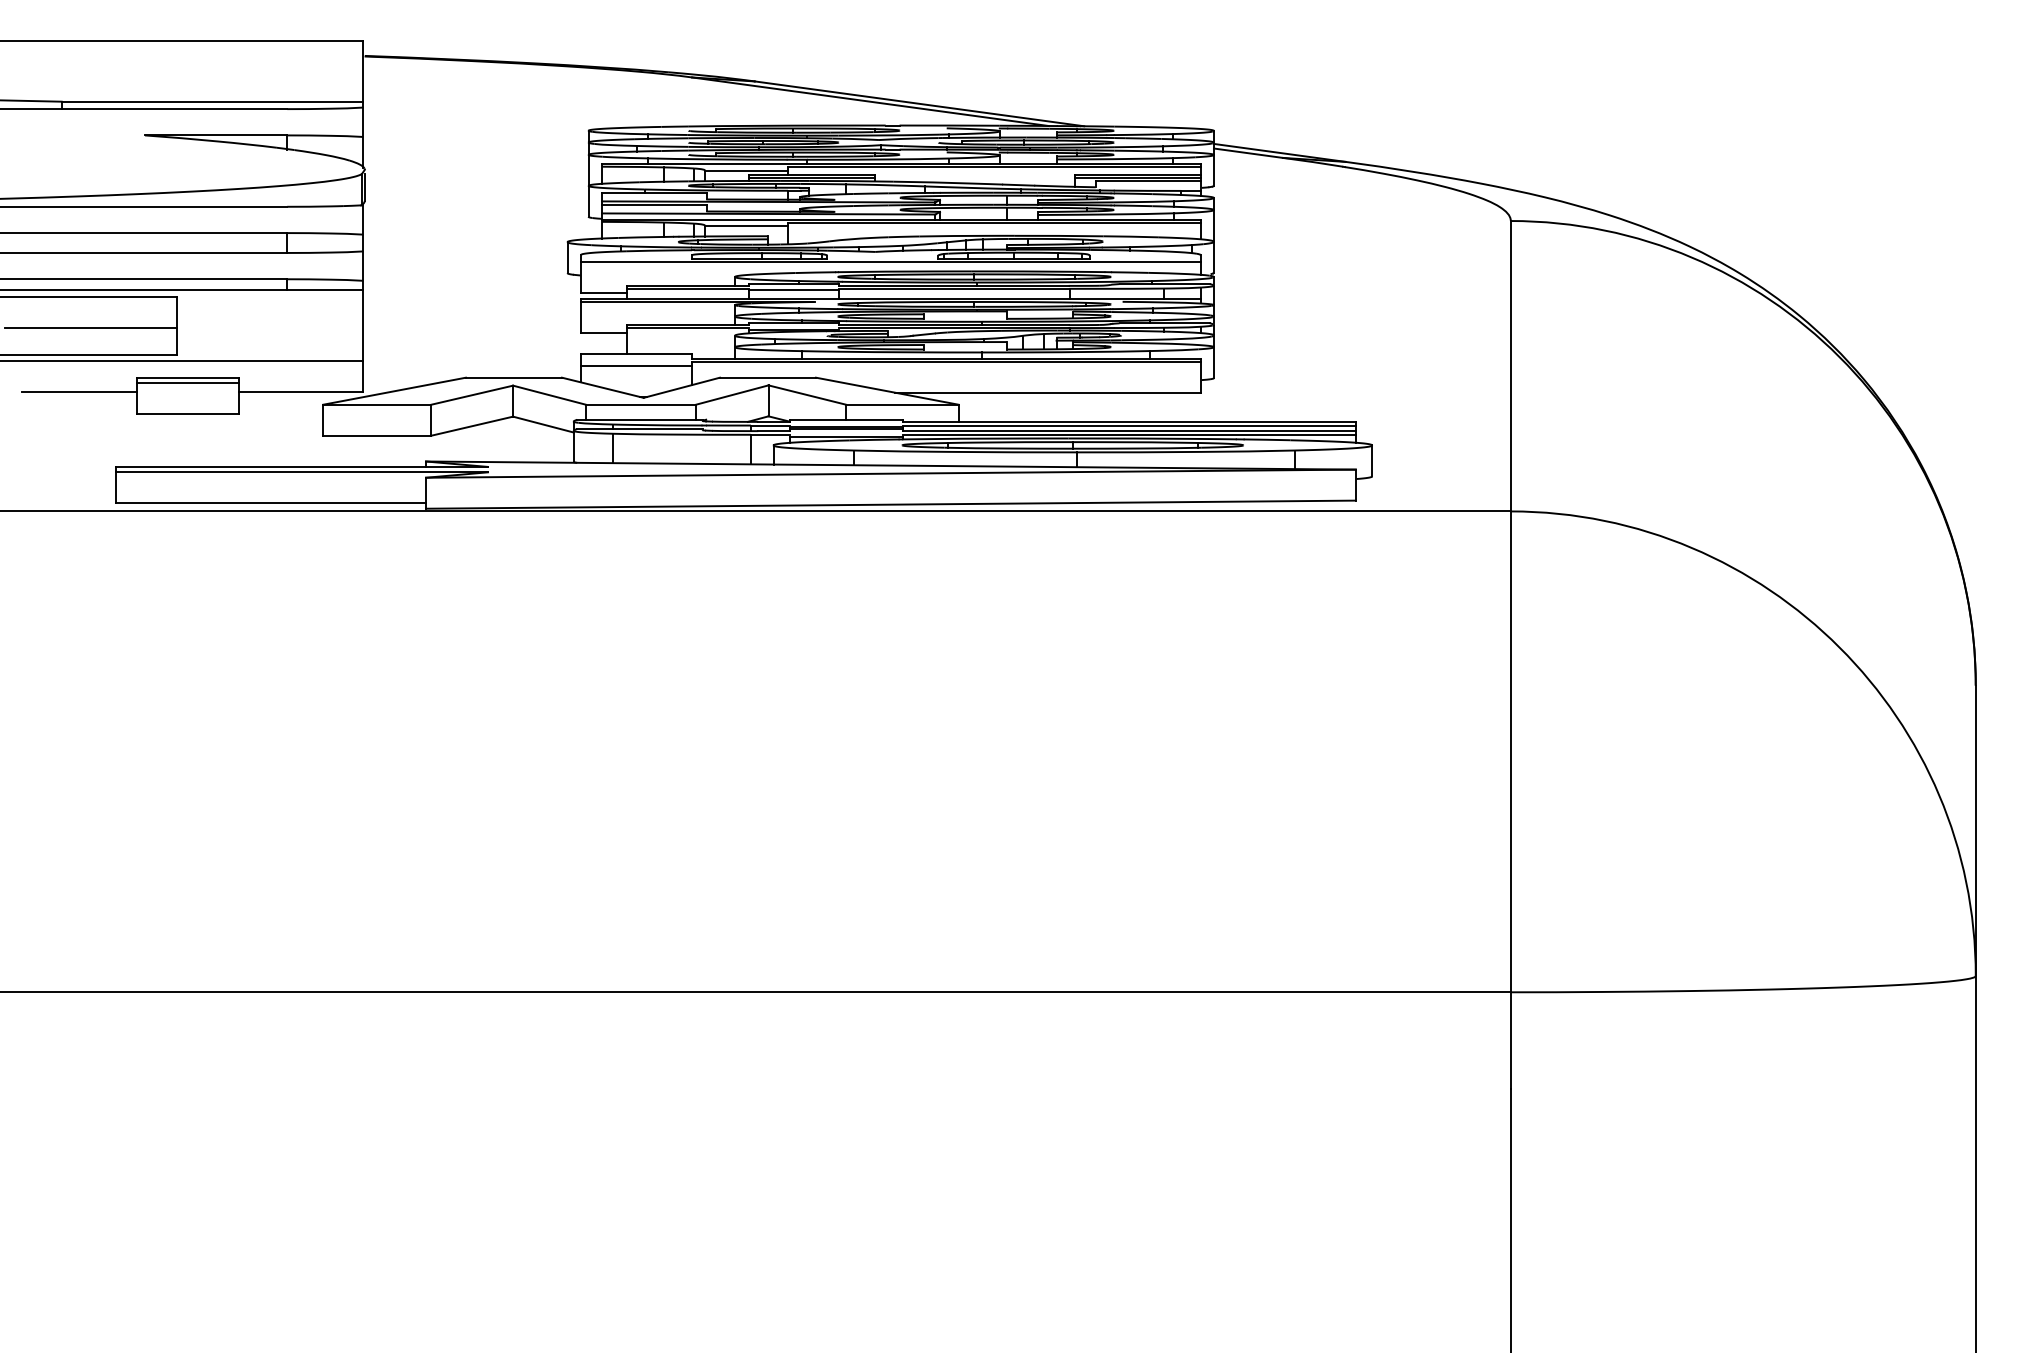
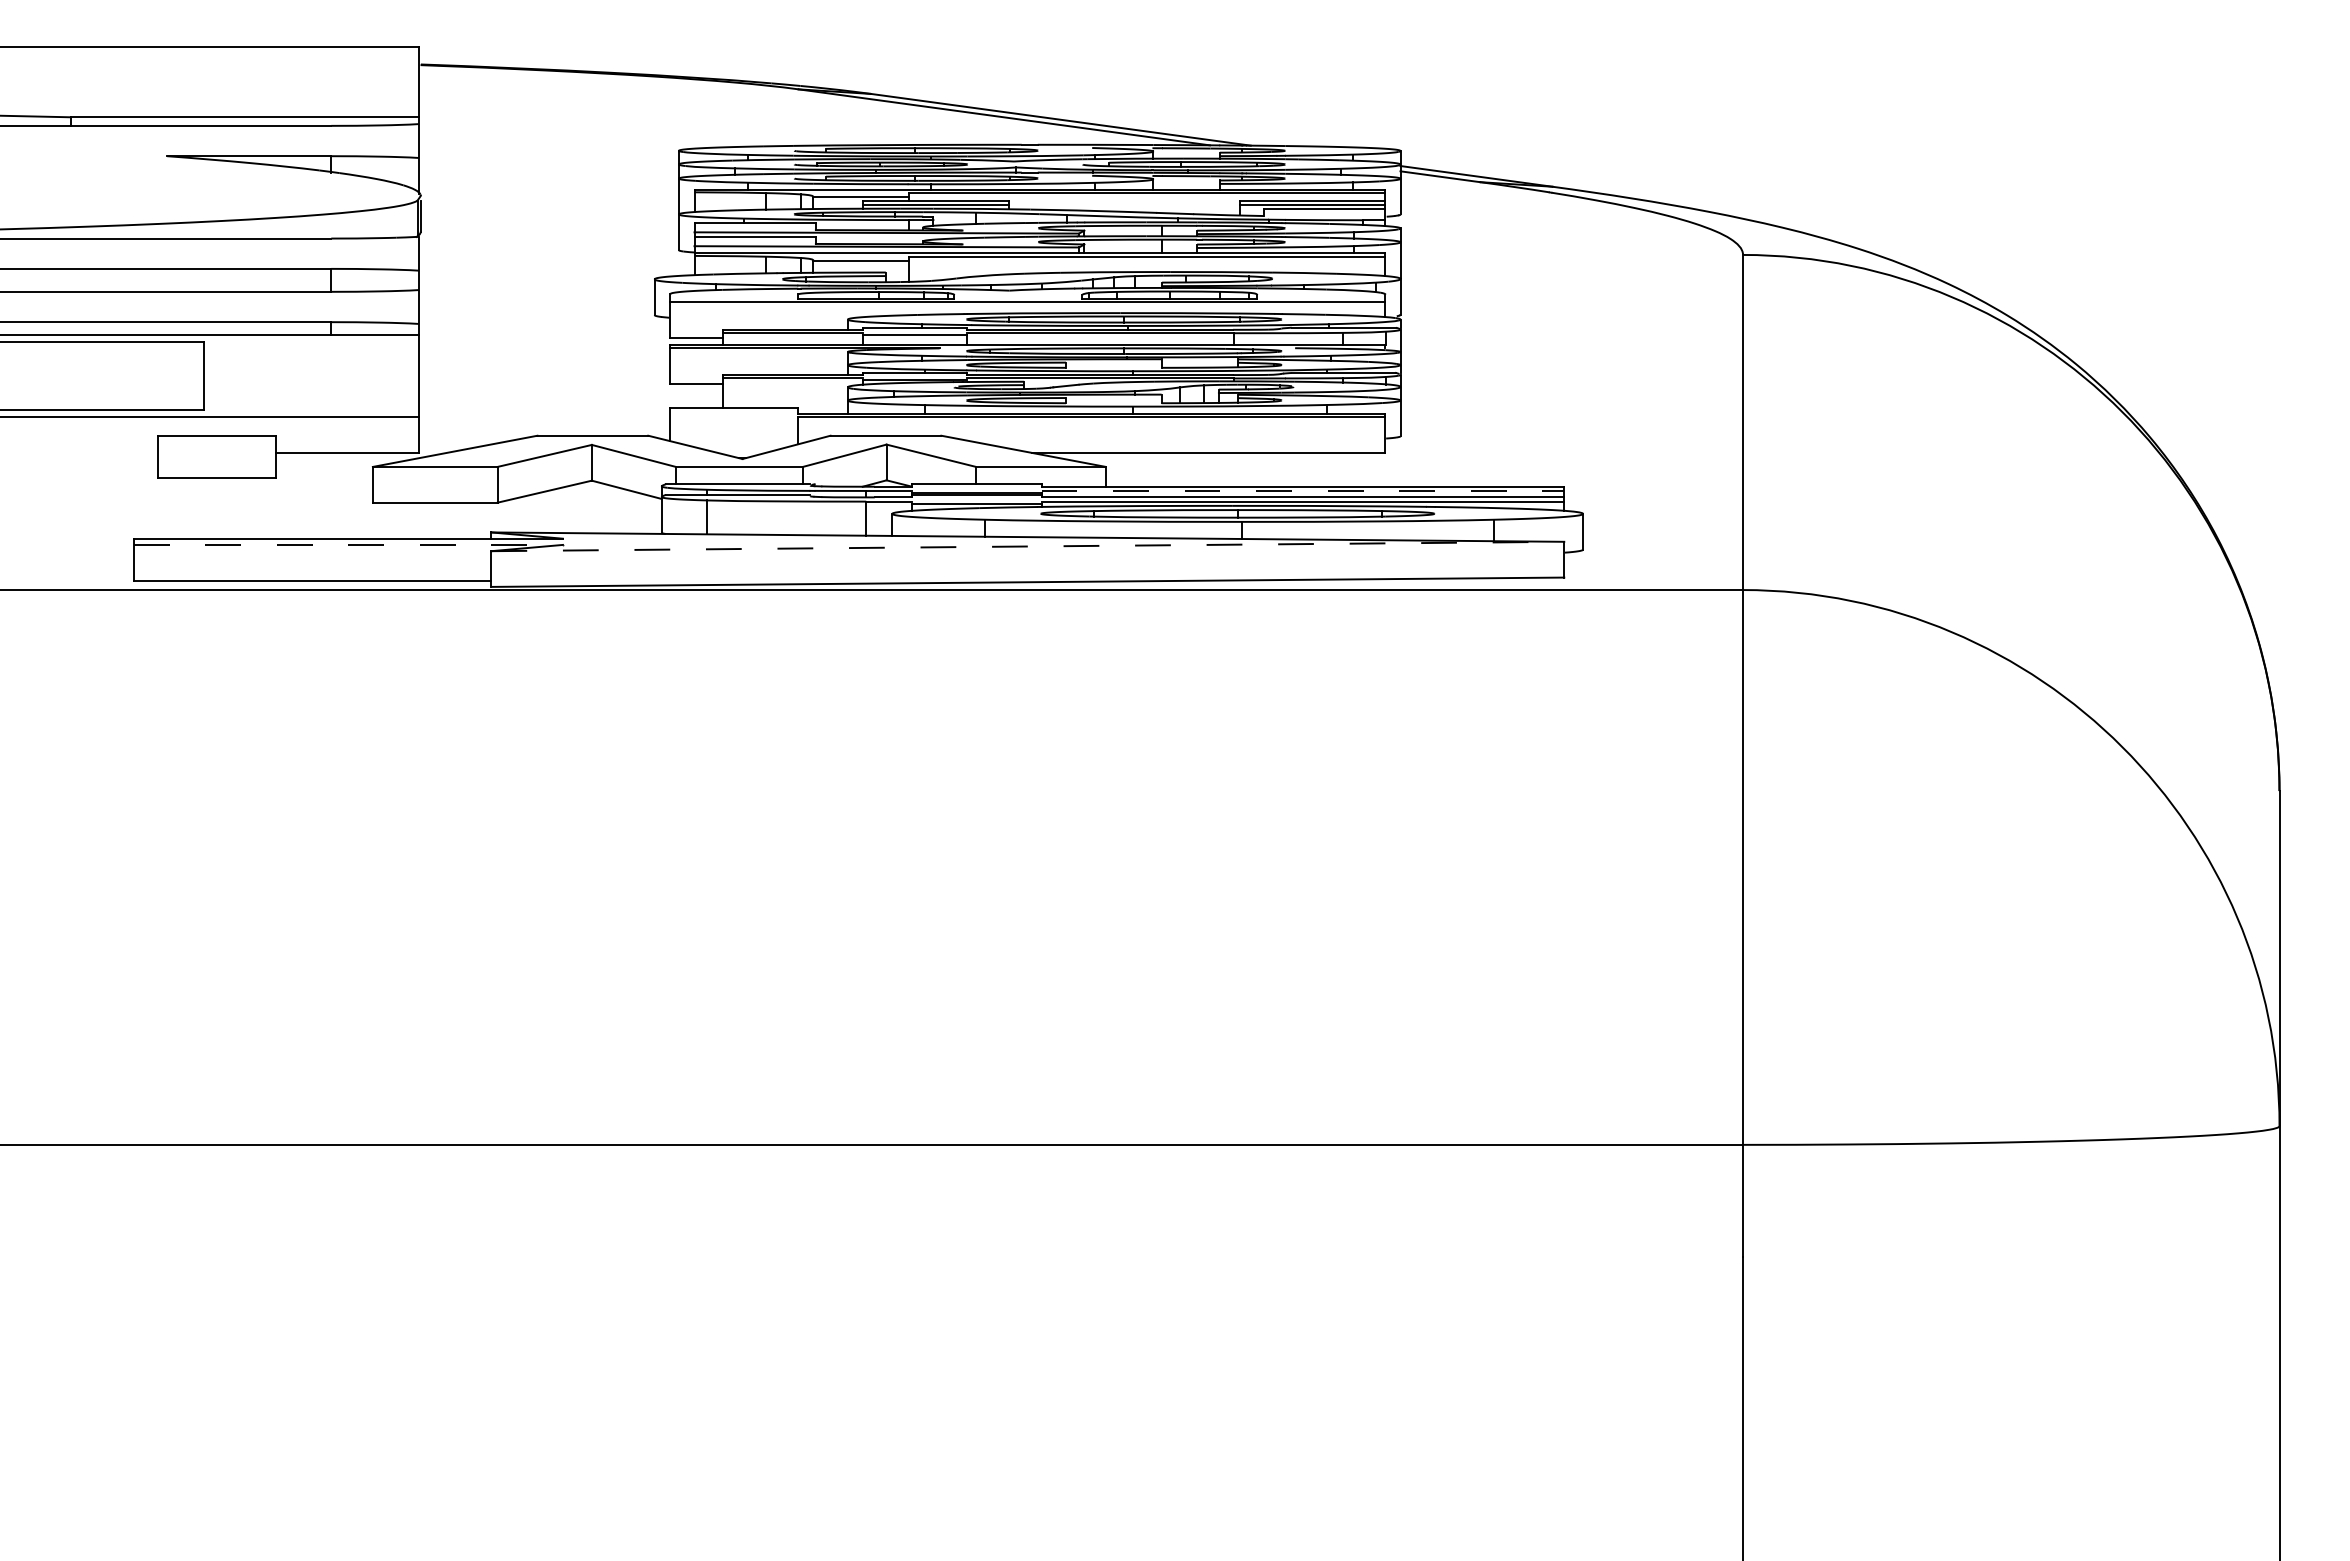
line: (90, 327) -> (104, 377), removed
line: (636, 366) -> (734, 422), removed
line: (187, 383) -> (216, 442), removed
line: (79, 392) -> (91, 452), removed
line: (1129, 426) -> (1303, 491), solid -> dashed
line: (302, 471) -> (348, 544), solid -> dashed
line: (891, 473) -> (1028, 546), solid -> dashed

